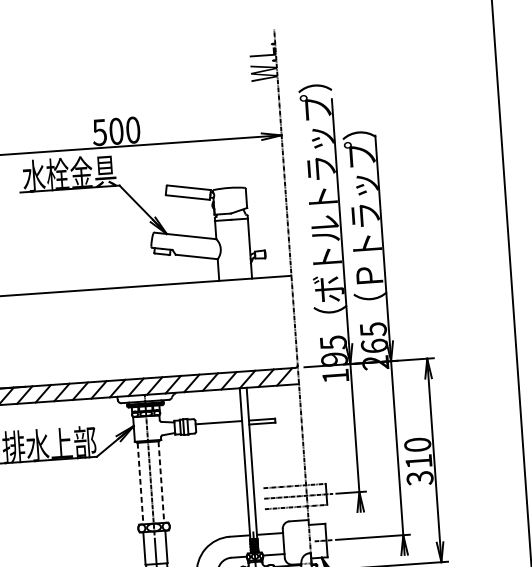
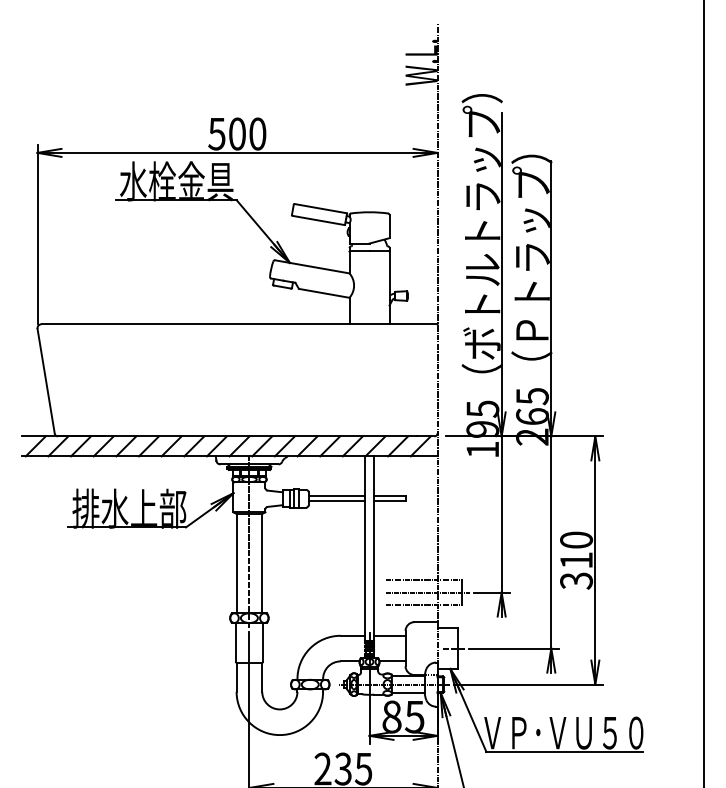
line: (218, 426) -> (336, 501), added
line: (161, 481) -> (262, 563), dashed -> solid
line: (140, 483) -> (236, 563), dashed -> solid

